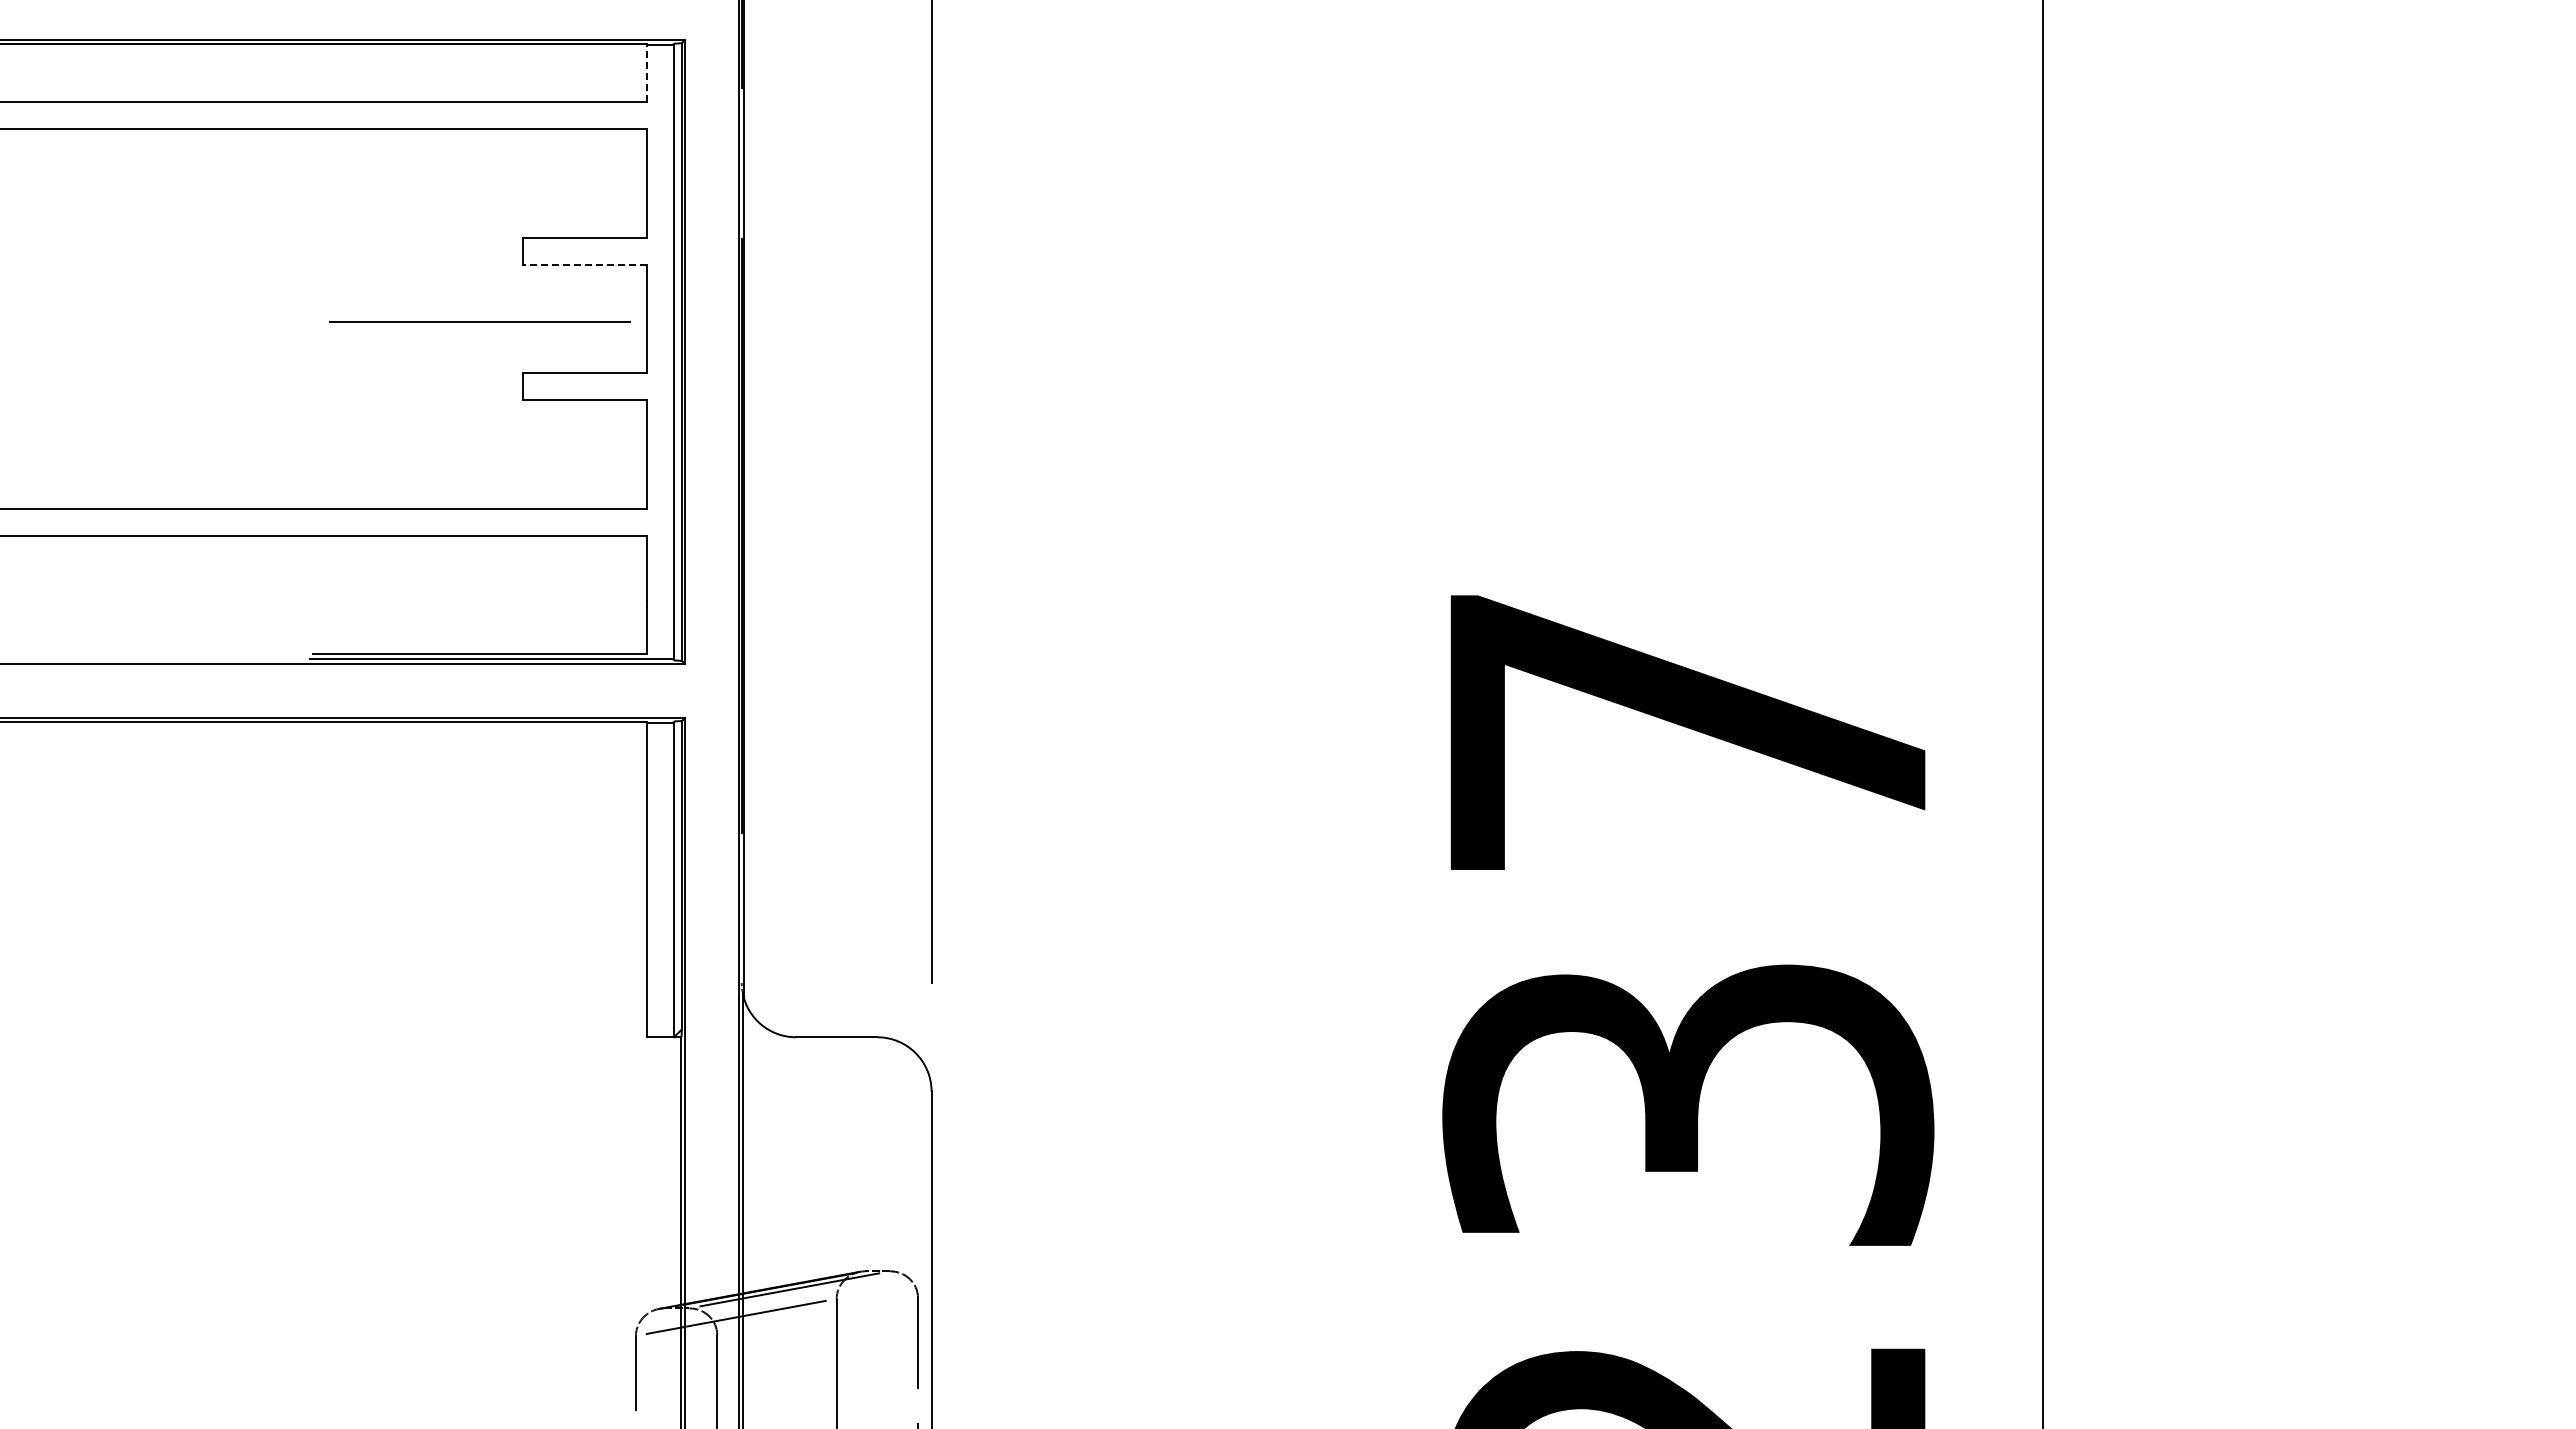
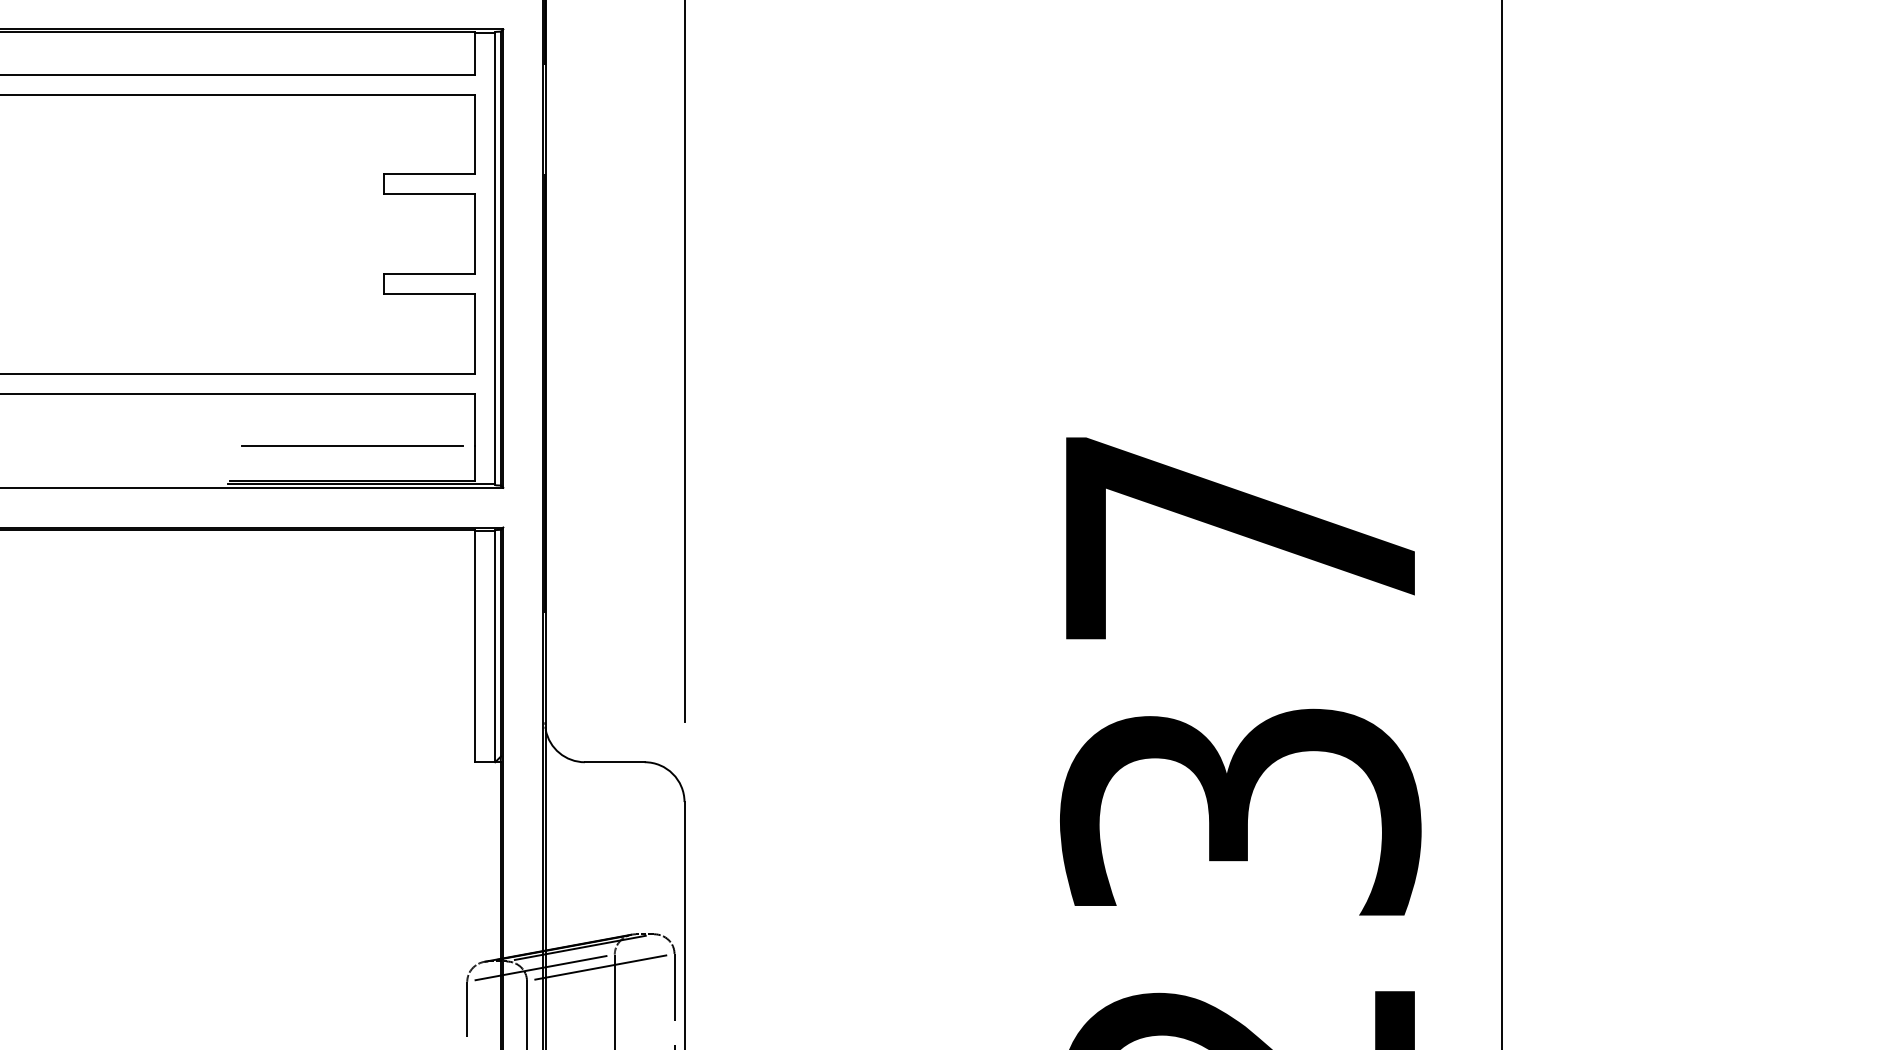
line: (646, 72) -> (474, 53), dashed -> solid
line: (584, 264) -> (429, 194), dashed -> solid
line: (479, 321) -> (352, 445), moved
line: (817, 1316) -> (600, 967), added

